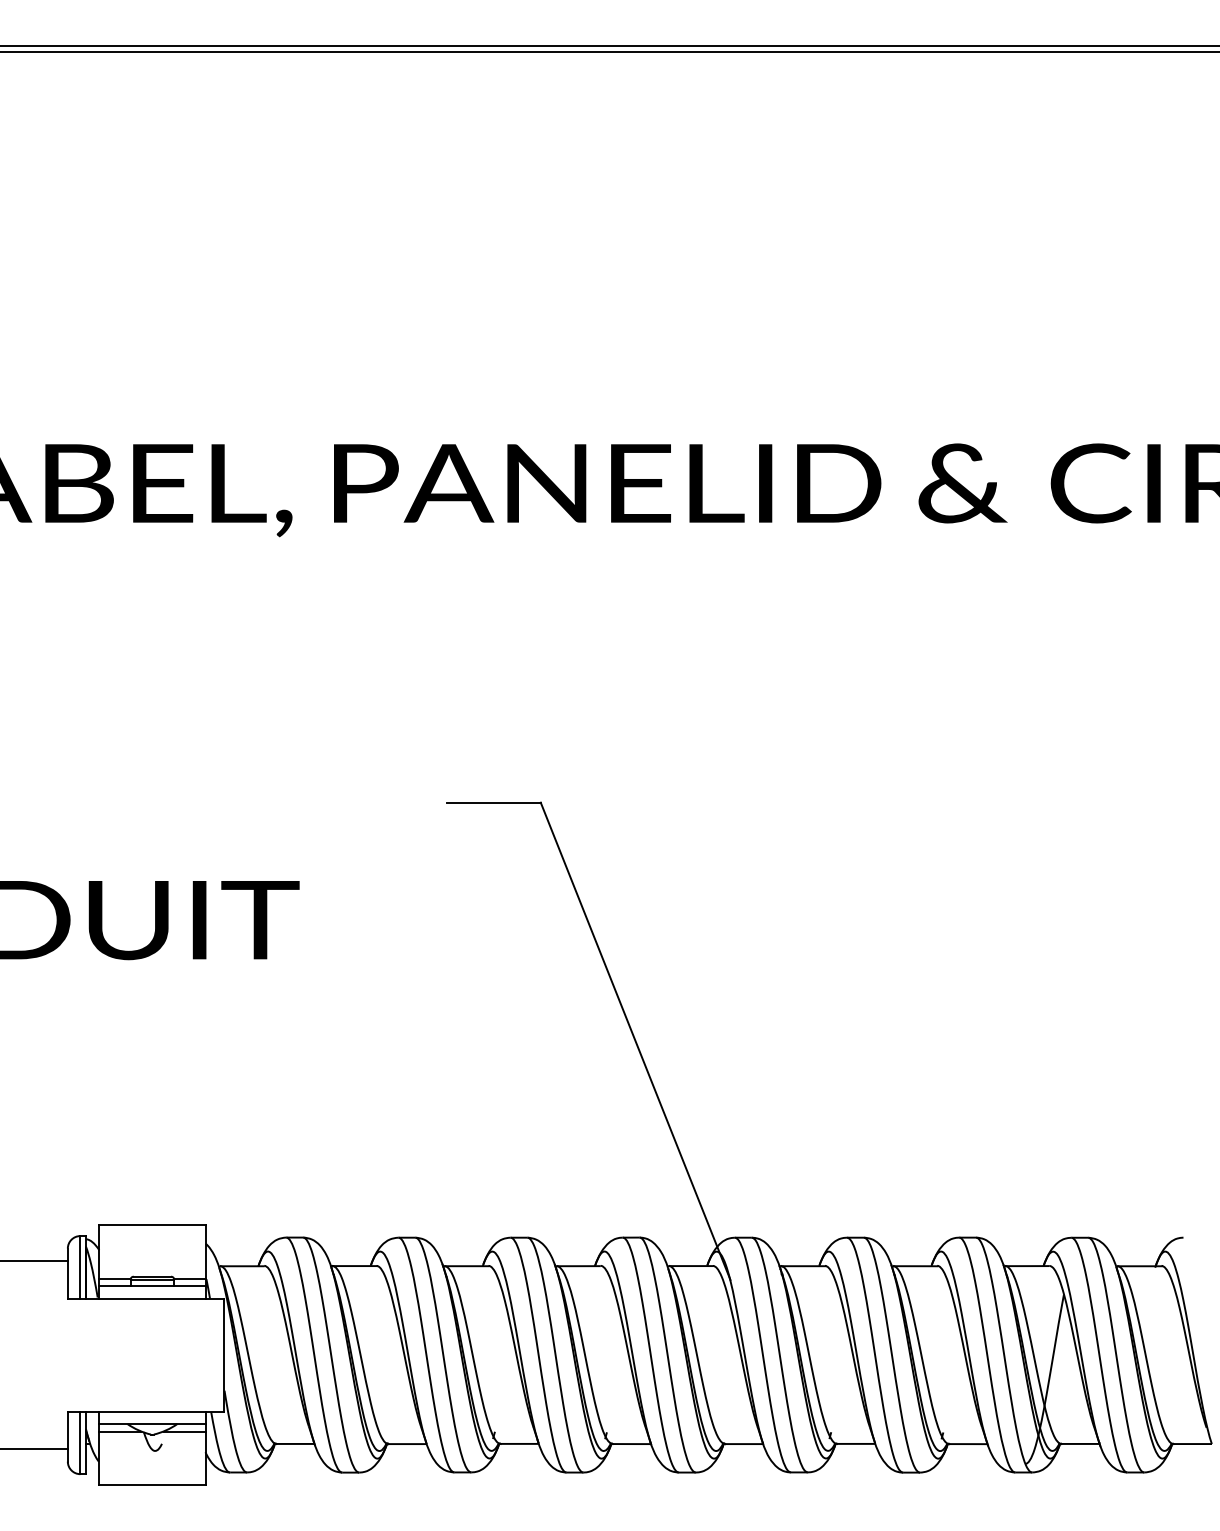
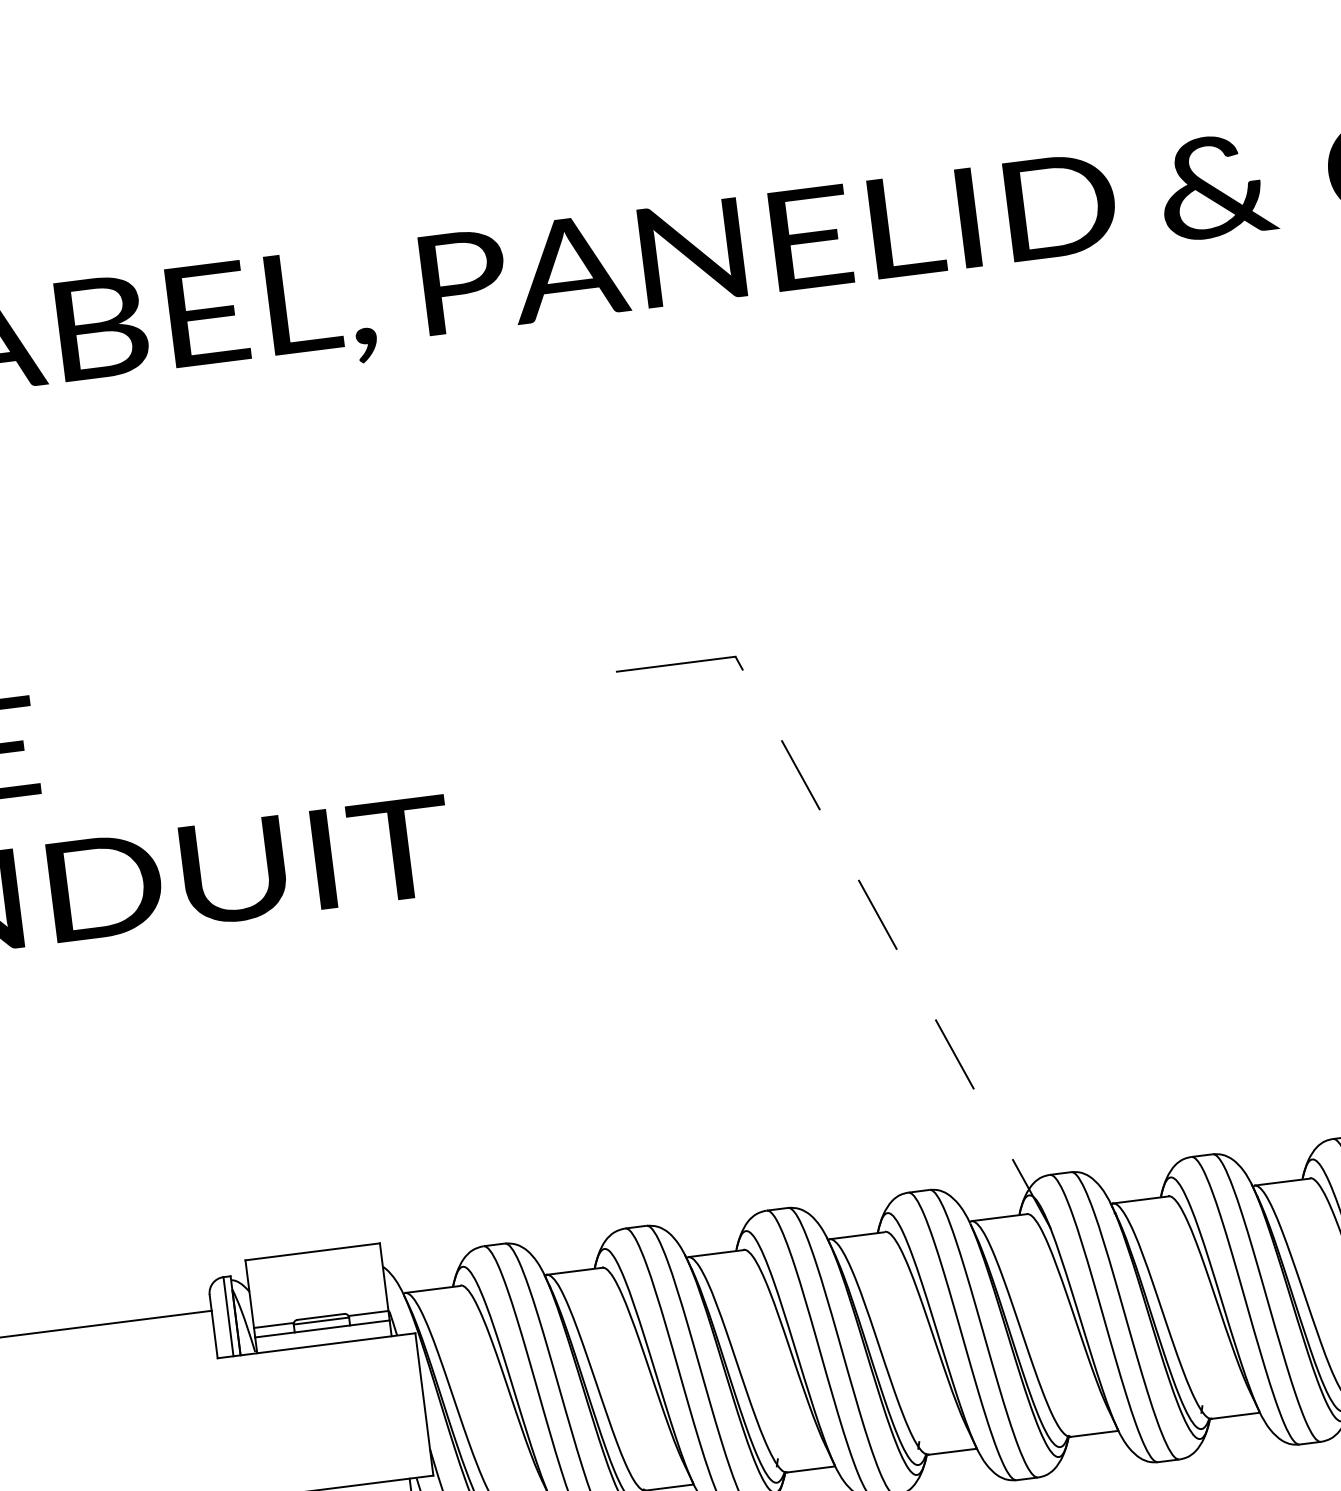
line: (635, 1041) -> (893, 943), solid -> dashed

